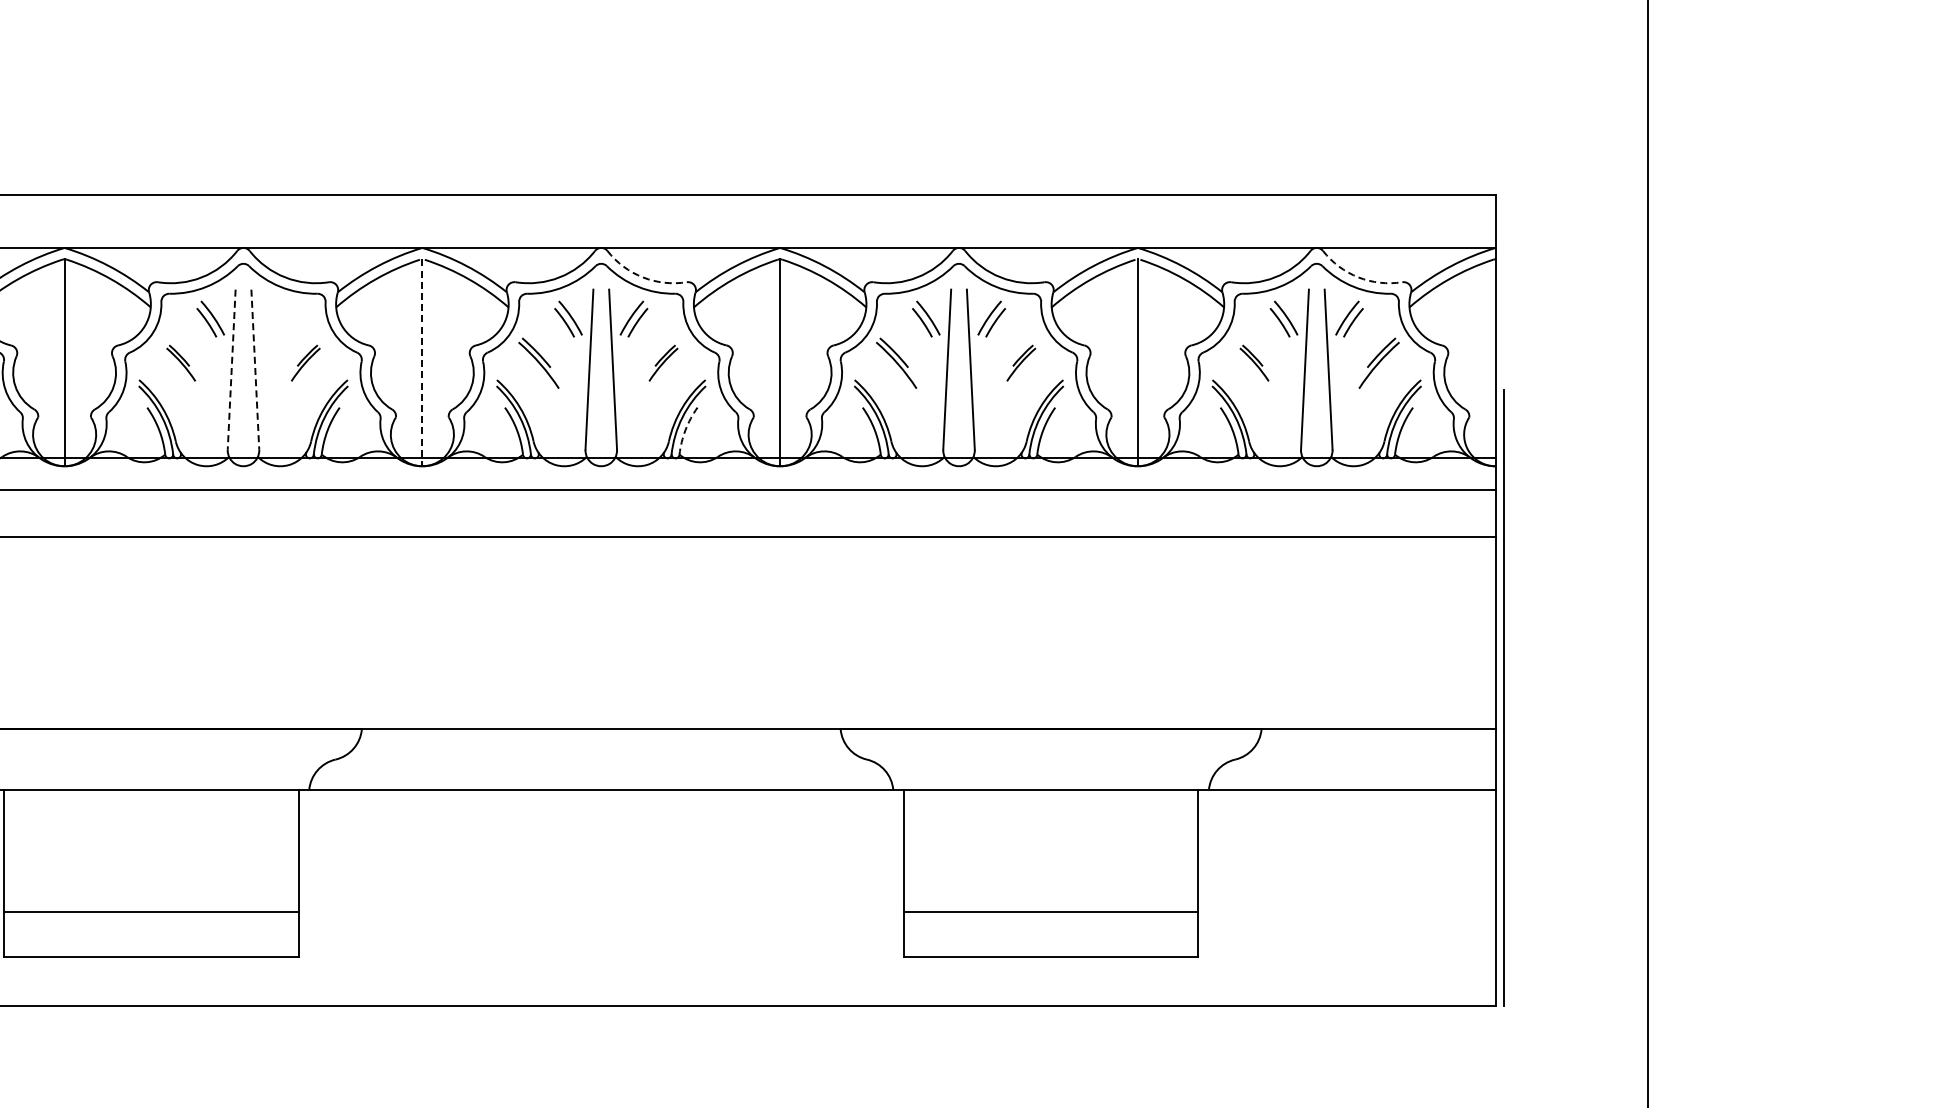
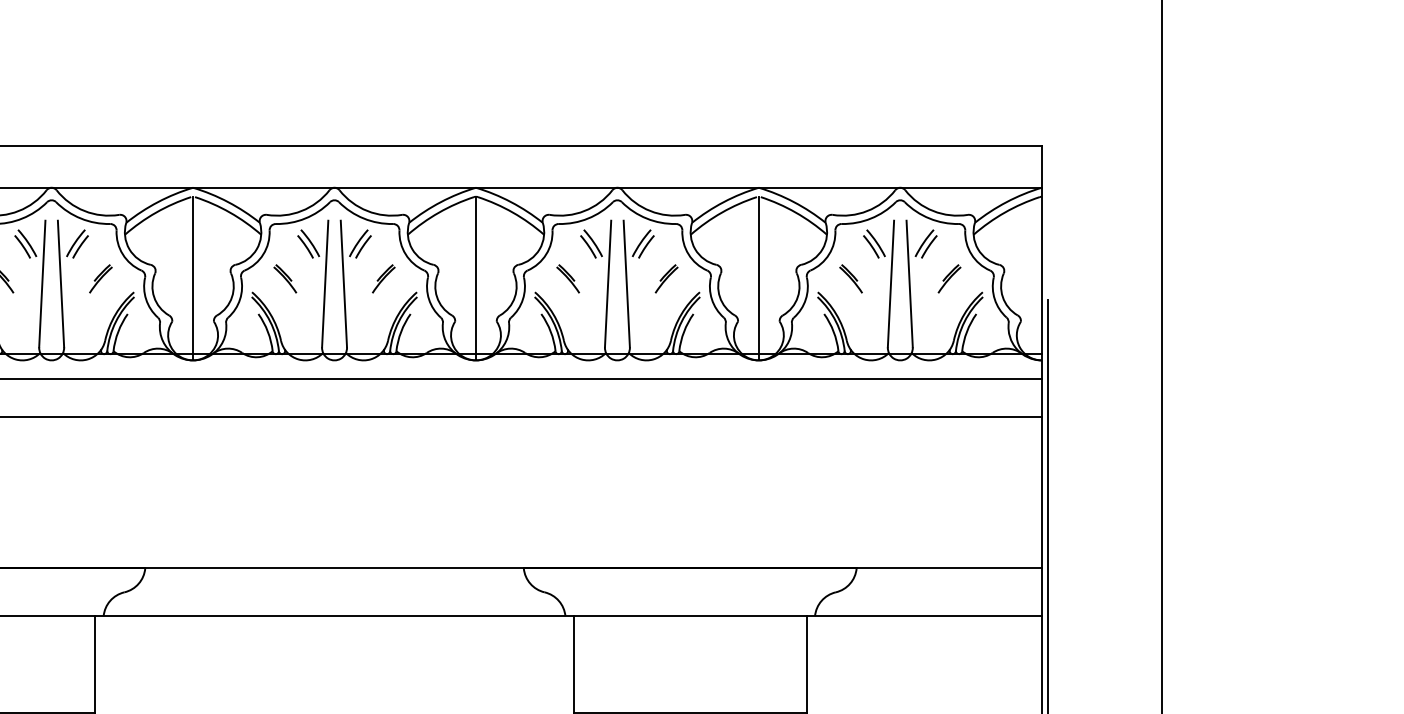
arc: (642, 277) -> (367, 211), dashed -> solid
arc: (1358, 277) -> (933, 211), dashed -> solid
part: (276, 318) -> (77, 243), added
part: (538, 362) -> (284, 278), size x0.71
part: (896, 362) -> (567, 278), size x0.71
part: (1378, 362) -> (949, 278), size x0.71
line: (422, 363) -> (193, 279), dashed -> solid
line: (231, 370) -> (42, 284), dashed -> solid
line: (255, 370) -> (61, 284), dashed -> solid
arc: (685, 430) -> (401, 332), dashed -> solid

